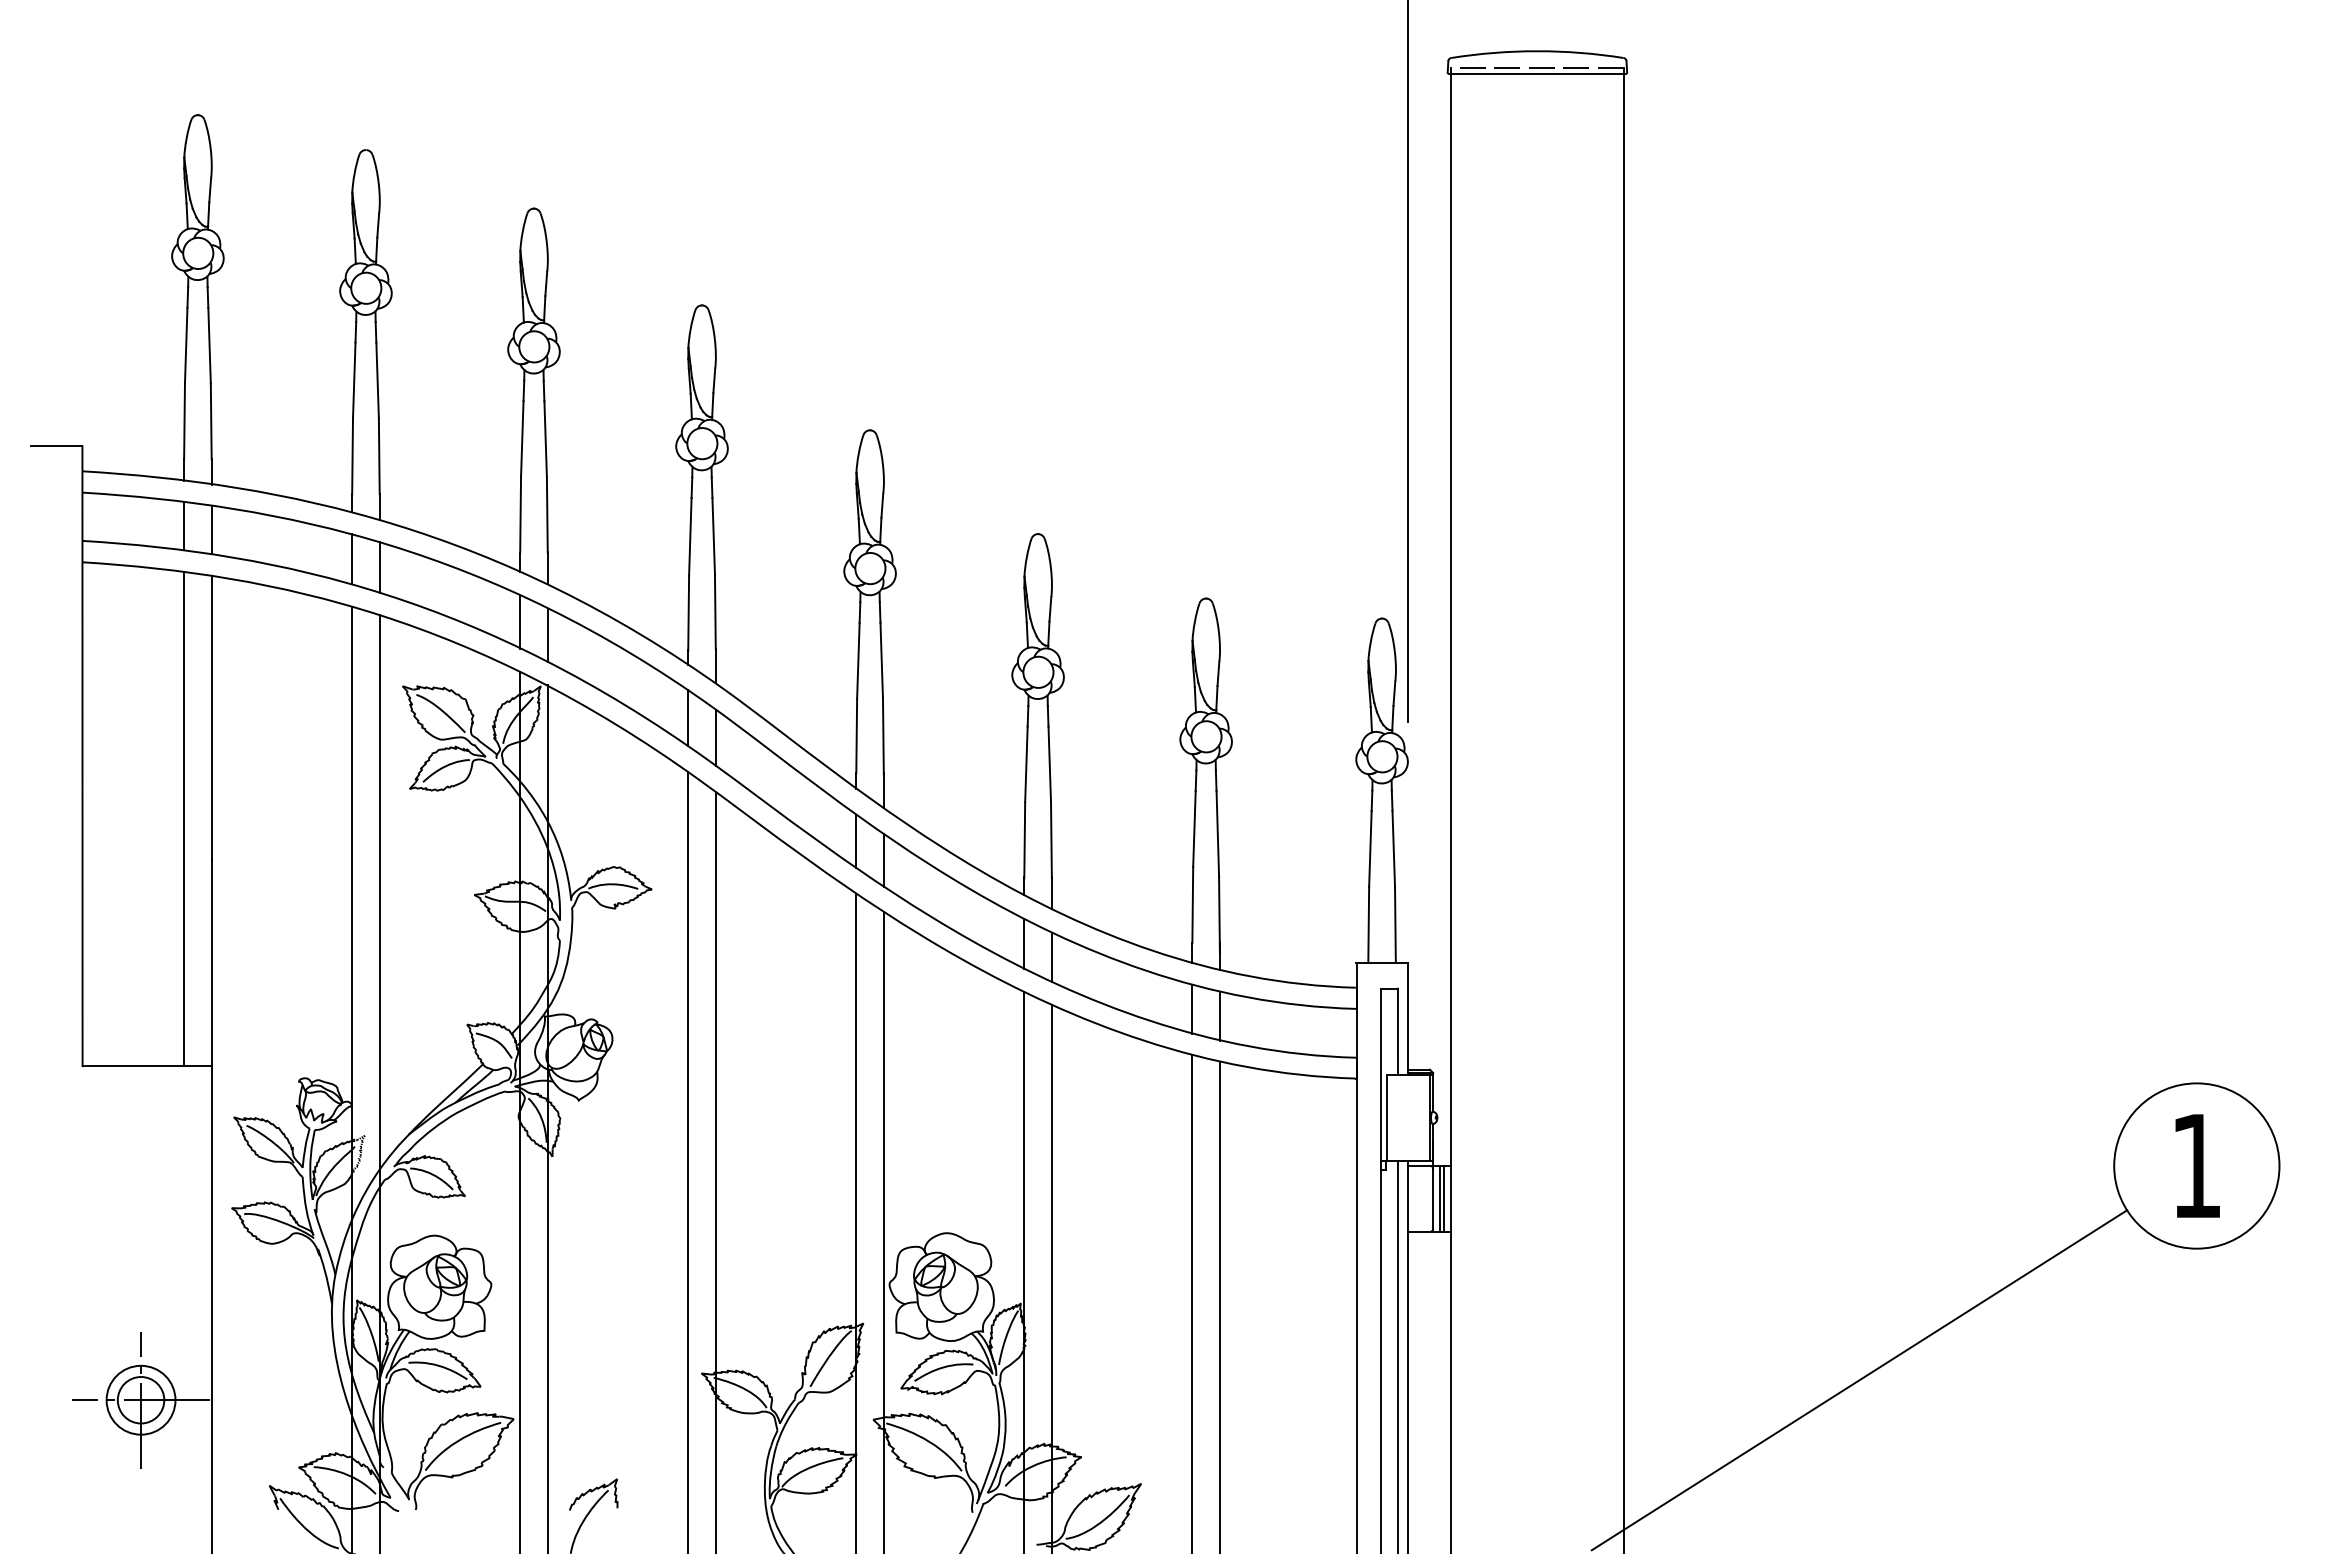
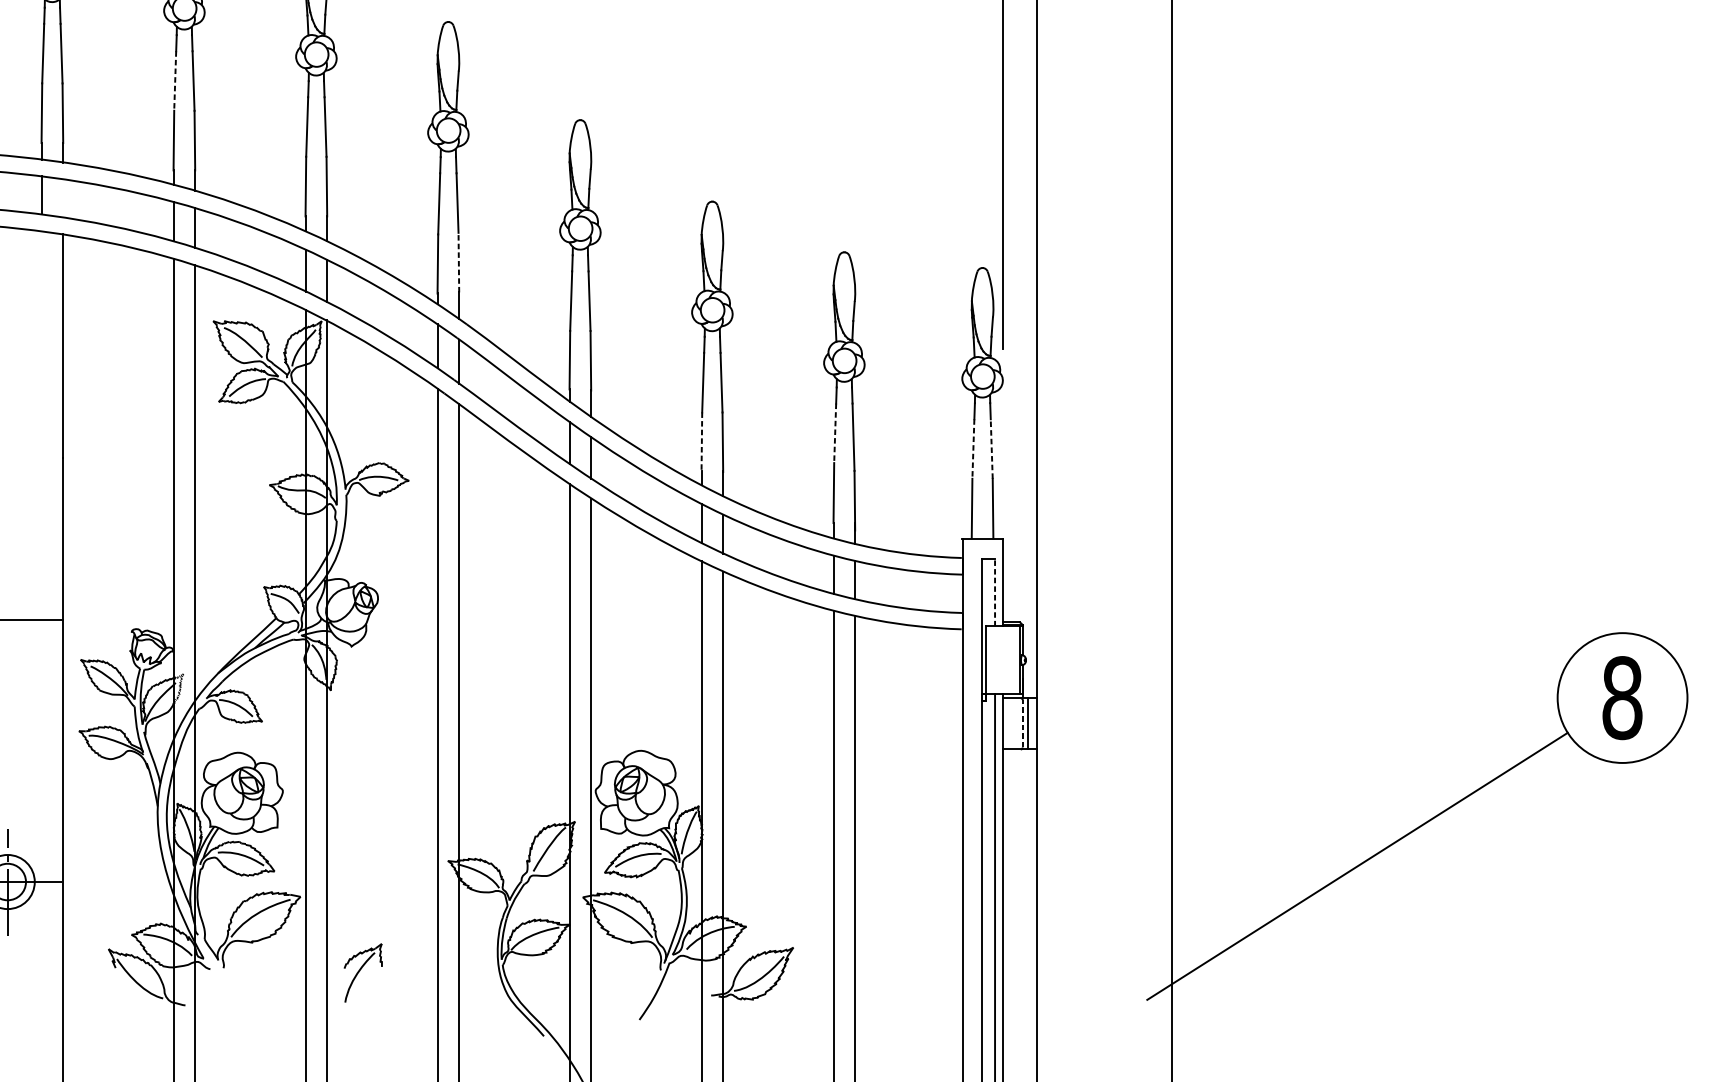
line: (354, 380) -> (175, 81), solid -> dashed
line: (211, 529) -> (63, 198), removed
line: (715, 611) -> (458, 262), solid -> dashed
line: (184, 818) -> (41, 425), removed
line: (1194, 829) -> (835, 433), solid -> dashed
line: (1024, 840) -> (701, 442), solid -> dashed
line: (1370, 849) -> (973, 449), solid -> dashed
line: (1393, 849) -> (991, 449), solid -> dashed
line: (1397, 1031) -> (994, 592), solid -> dashed
text: (2196, 1165) -> (1622, 697), 1 -> 8
line: (1433, 1198) -> (1022, 723), solid -> dashed
line: (1444, 1198) -> (1031, 723), removed

